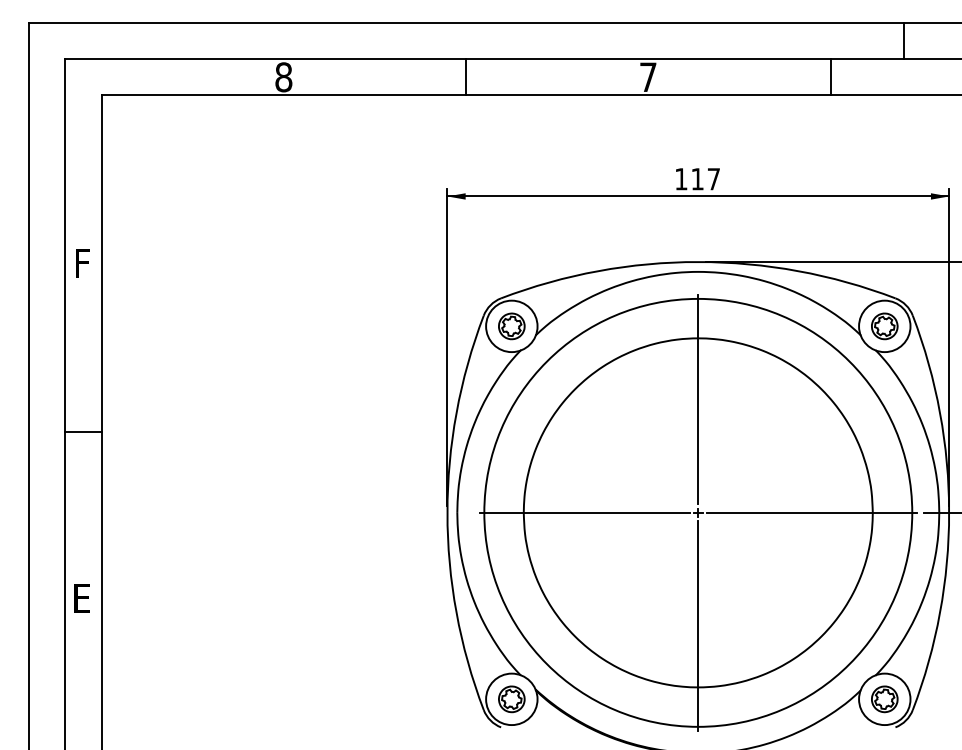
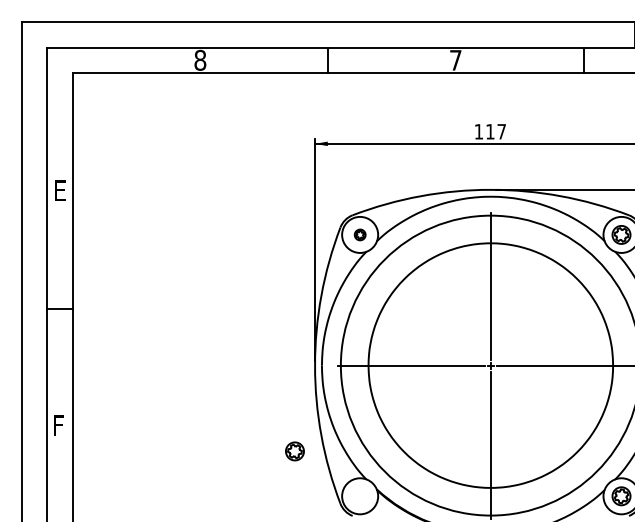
text: (85, 263) -> (61, 190), F -> E
part: (511, 326) -> (359, 235), size x0.6
text: (83, 598) -> (59, 425), E -> F
part: (511, 699) -> (294, 451), moved

